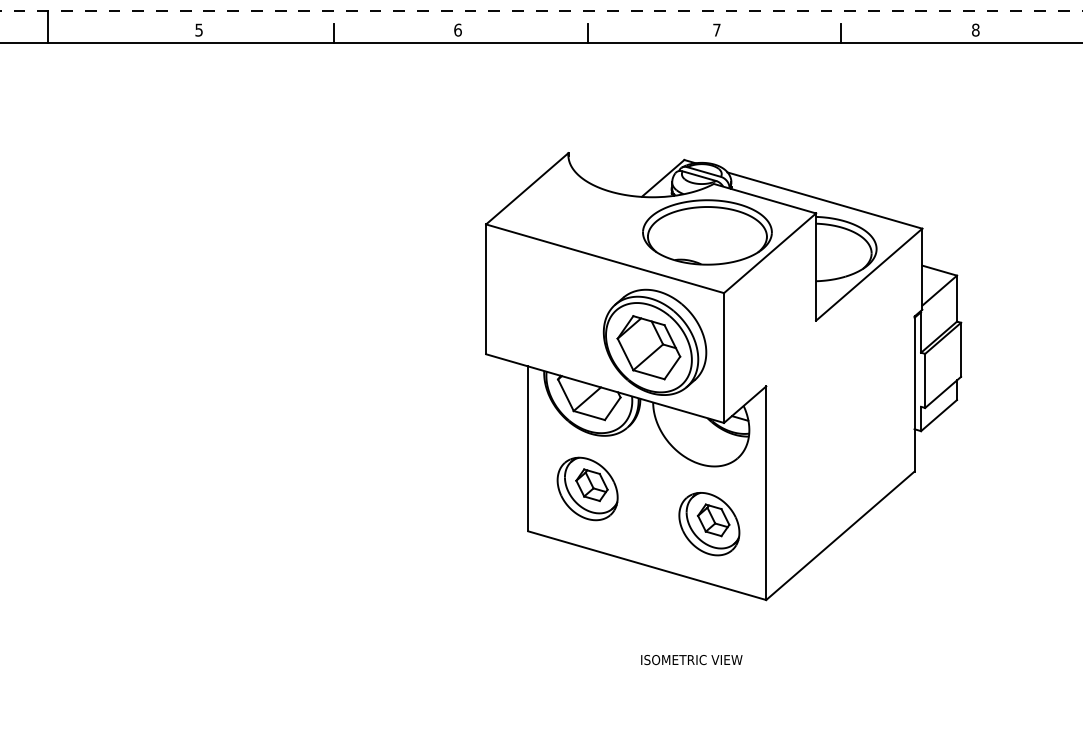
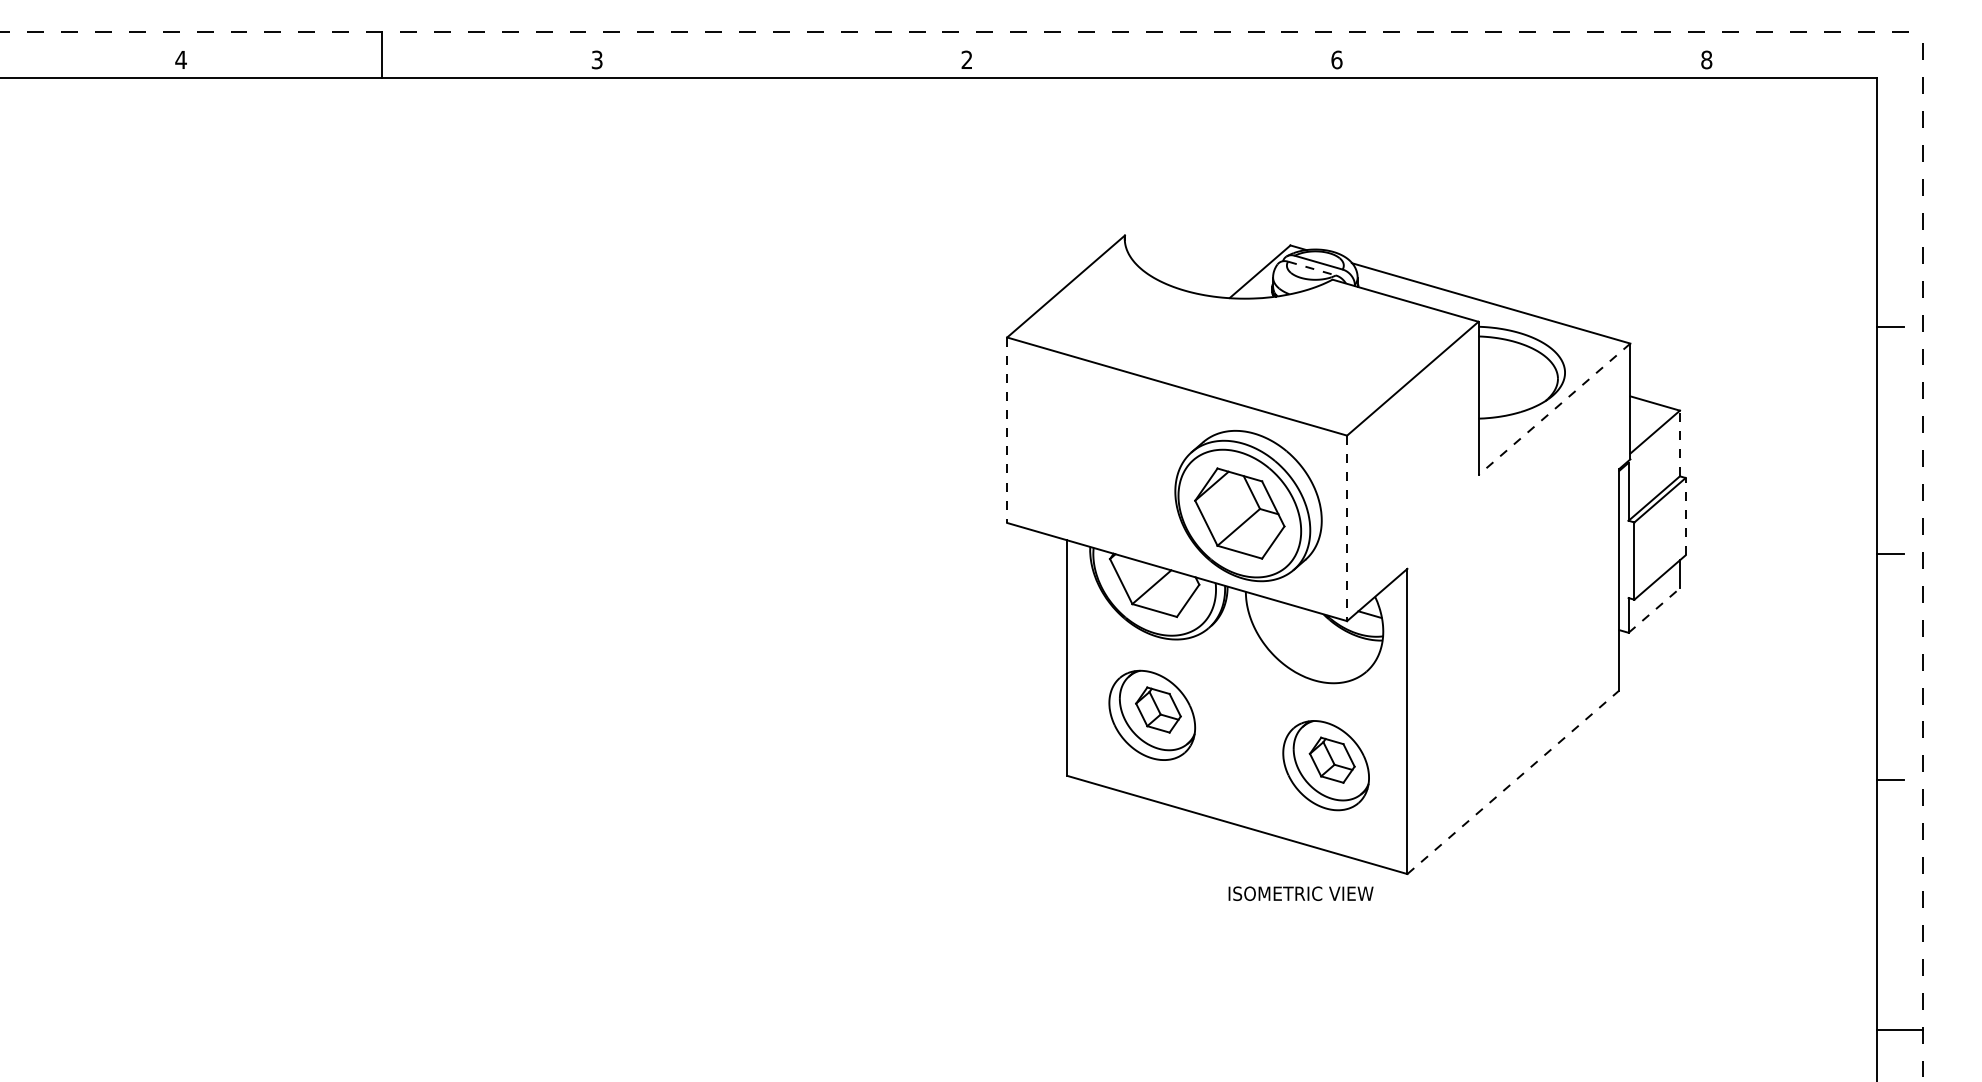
text: (199, 29) -> (597, 59), 5 -> 3
text: (457, 29) -> (966, 59), 6 -> 2
text: (716, 29) -> (1336, 59), 7 -> 6
line: (333, 32) -> (789, 63), removed
line: (587, 32) -> (1152, 63), removed
line: (841, 32) -> (1514, 63), removed
line: (699, 176) -> (1311, 268), solid -> dashed
part: (707, 232) -> (1323, 348), removed
line: (869, 274) -> (1554, 409), solid -> dashed
line: (486, 289) -> (1007, 430), solid -> dashed
line: (956, 298) -> (1679, 443), solid -> dashed
line: (960, 349) -> (1685, 516), solid -> dashed
line: (724, 358) -> (1347, 528), solid -> dashed
line: (939, 415) -> (1654, 610), solid -> dashed
line: (840, 535) -> (1513, 781), solid -> dashed
text: (691, 659) -> (1300, 893), moved

